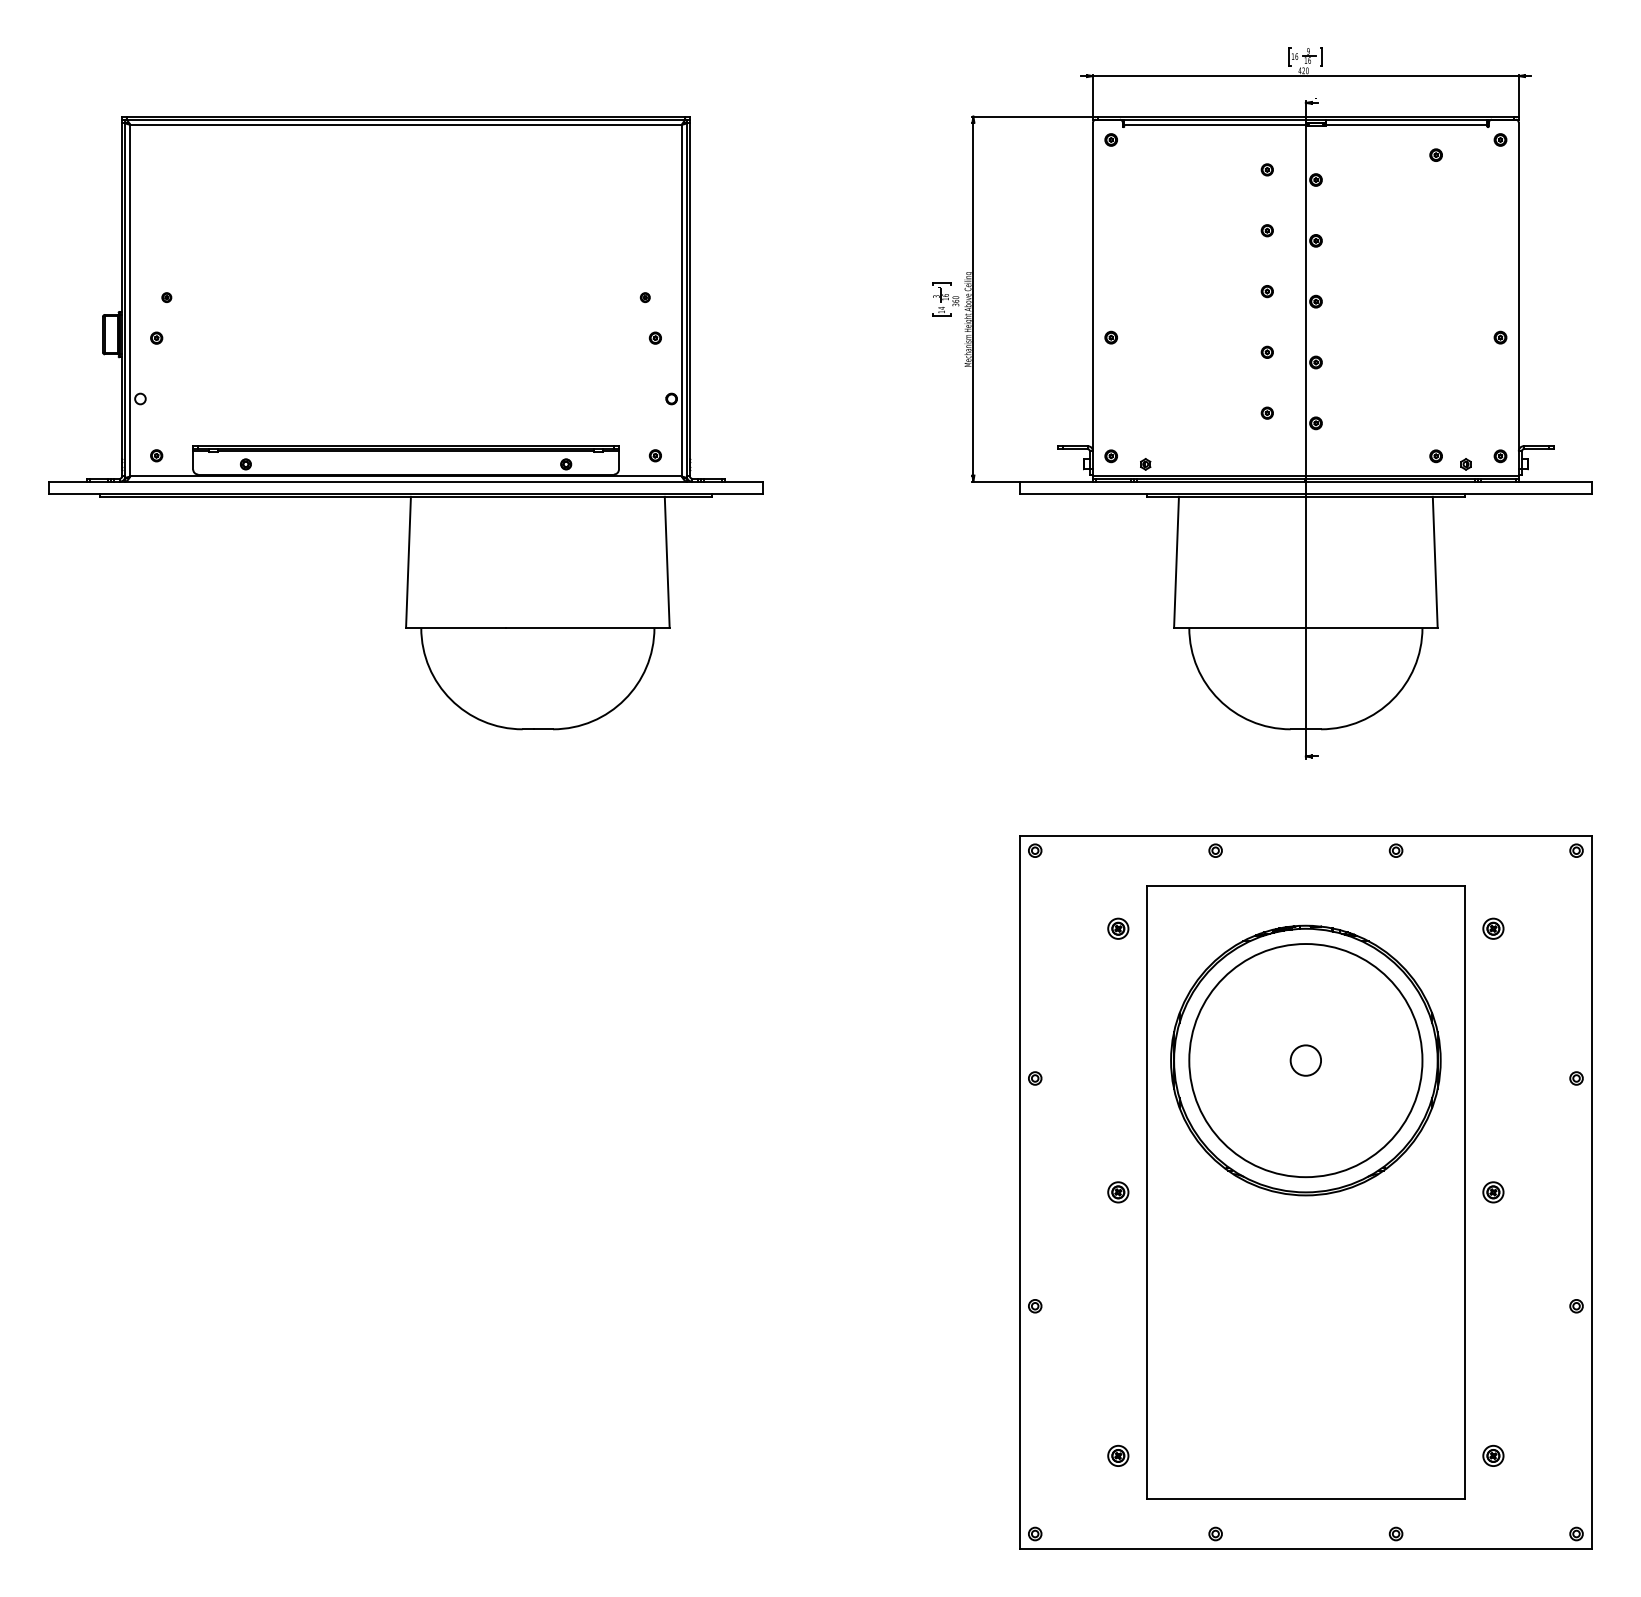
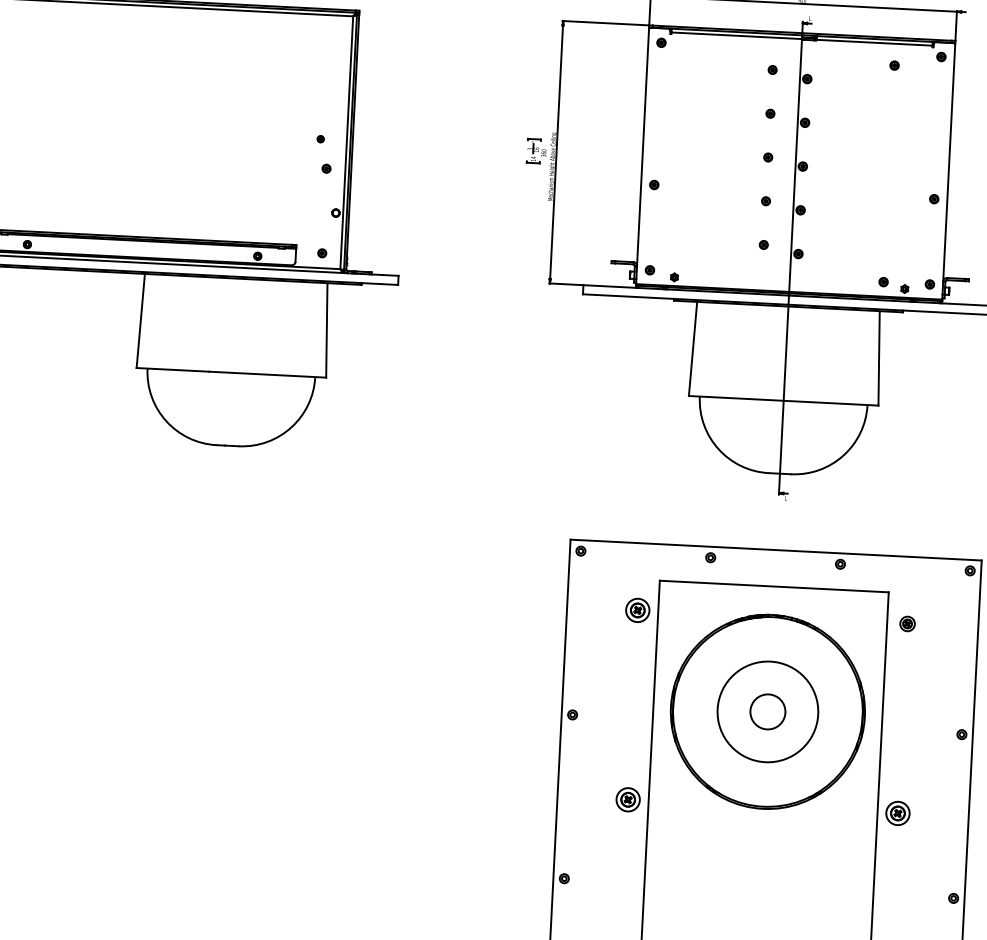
part: (1118, 928) -> (637, 610), size x1.6
circle: (1305, 1060) -> (767, 711), size x0.6
circle: (1305, 1060) -> (767, 711), size x1.6
part: (1118, 1192) -> (628, 799), size x1.6
part: (1493, 1192) -> (898, 813), size x1.6

